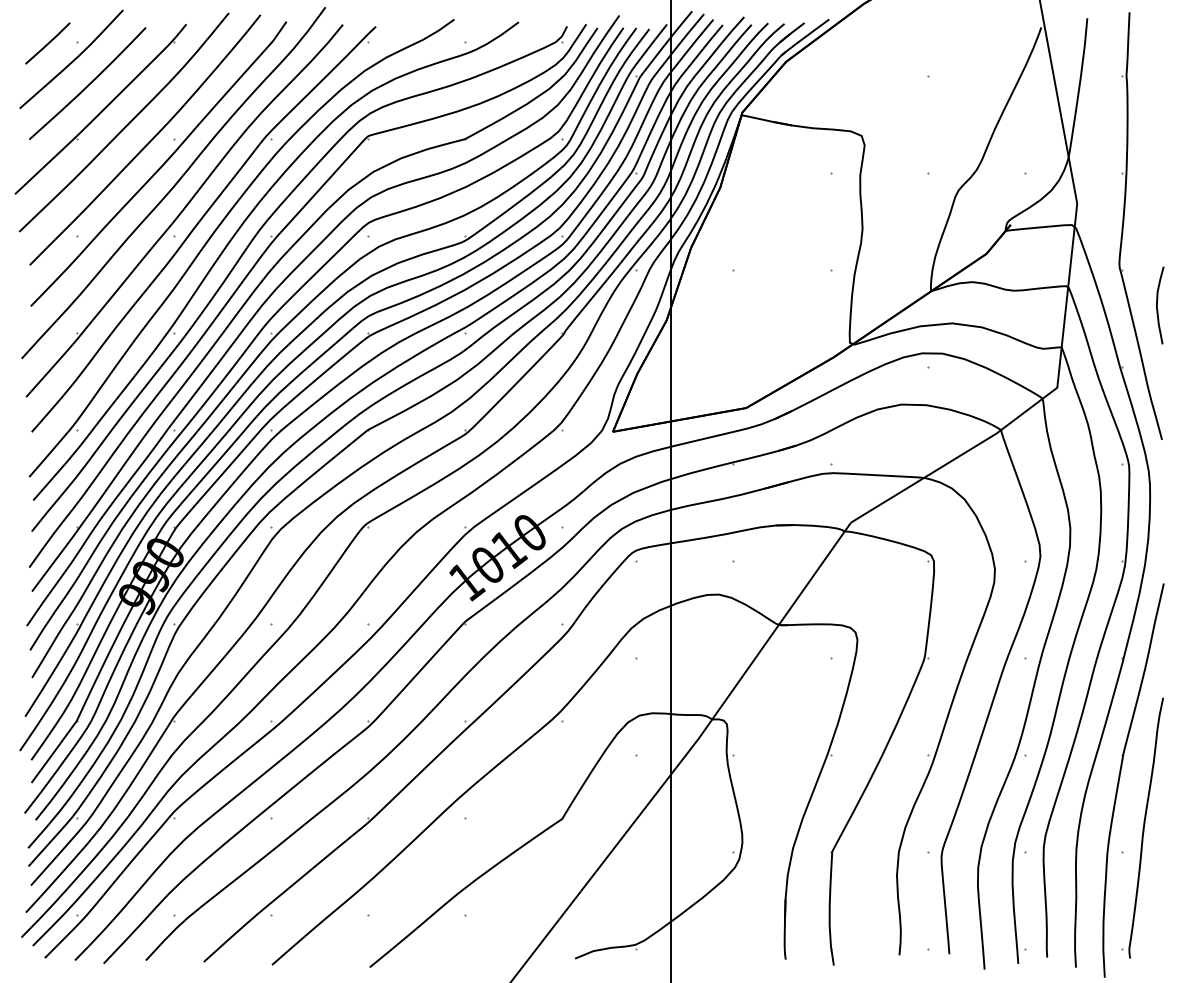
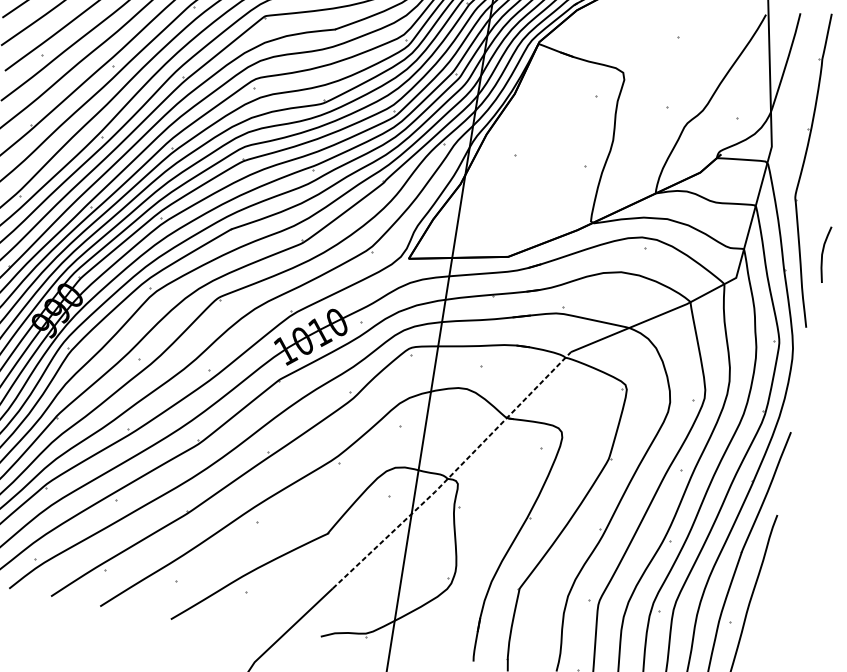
curve: (1157, 305) -> (822, 254), moved
line: (719, 709) -> (454, 472), solid -> dashed

